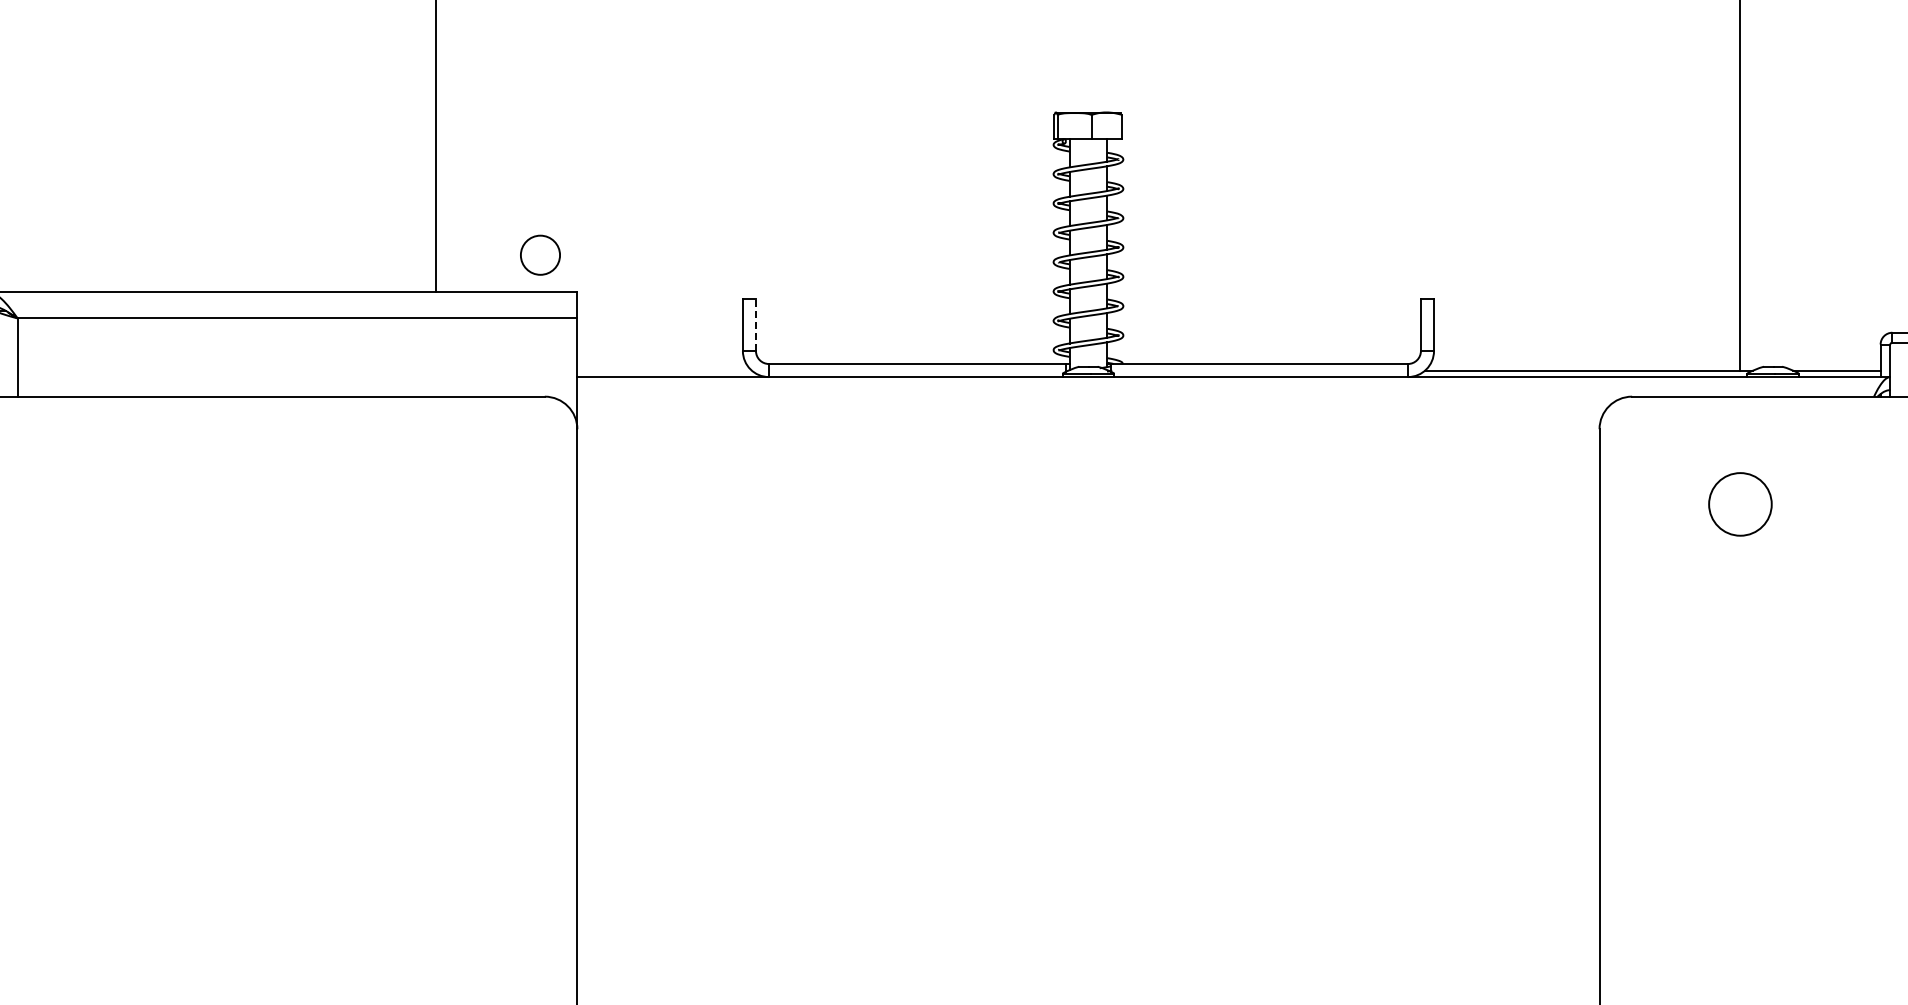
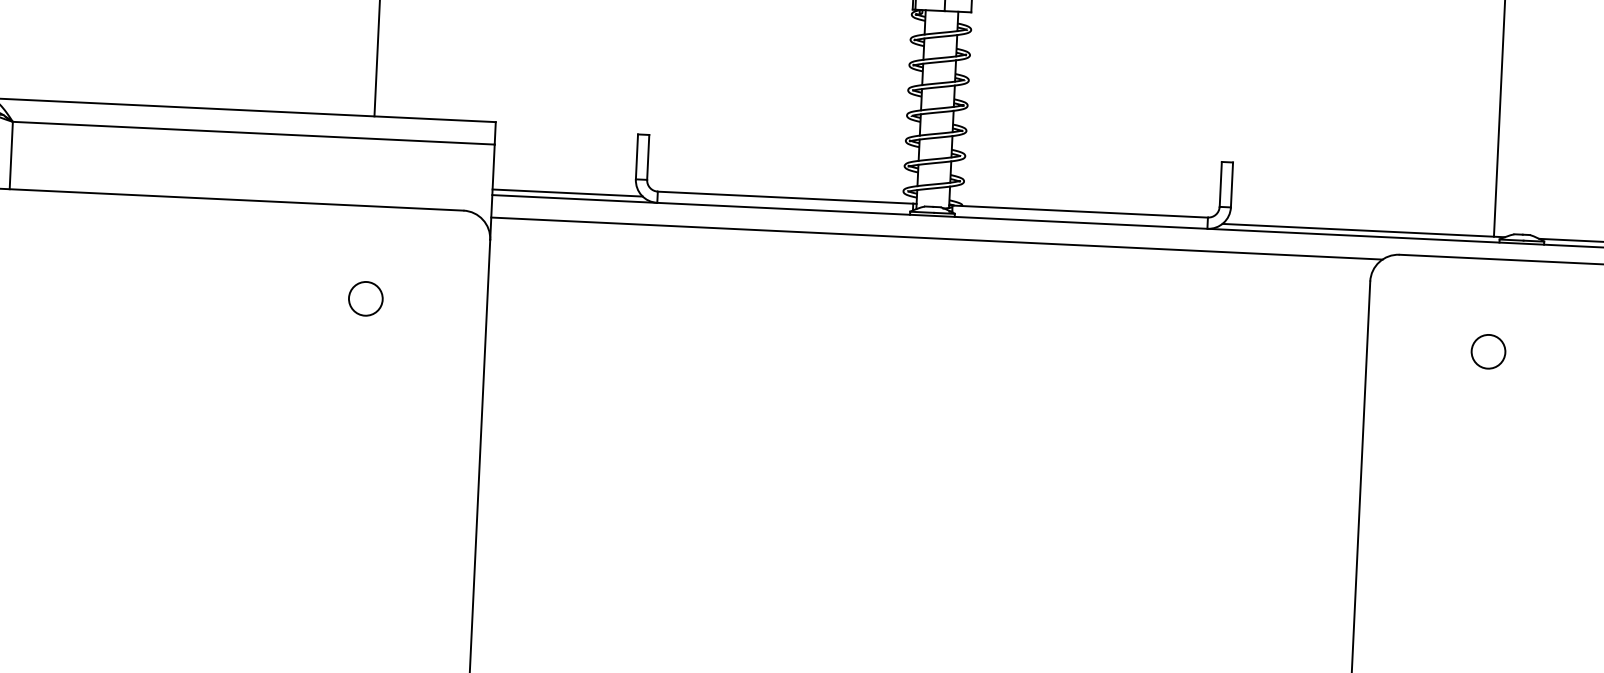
circle: (540, 254) -> (365, 298), moved
line: (755, 324) -> (647, 157), dashed -> solid
line: (664, 370) -> (567, 192), added
line: (1094, 403) -> (936, 238), added
circle: (1740, 503) -> (1488, 351), size x0.62

